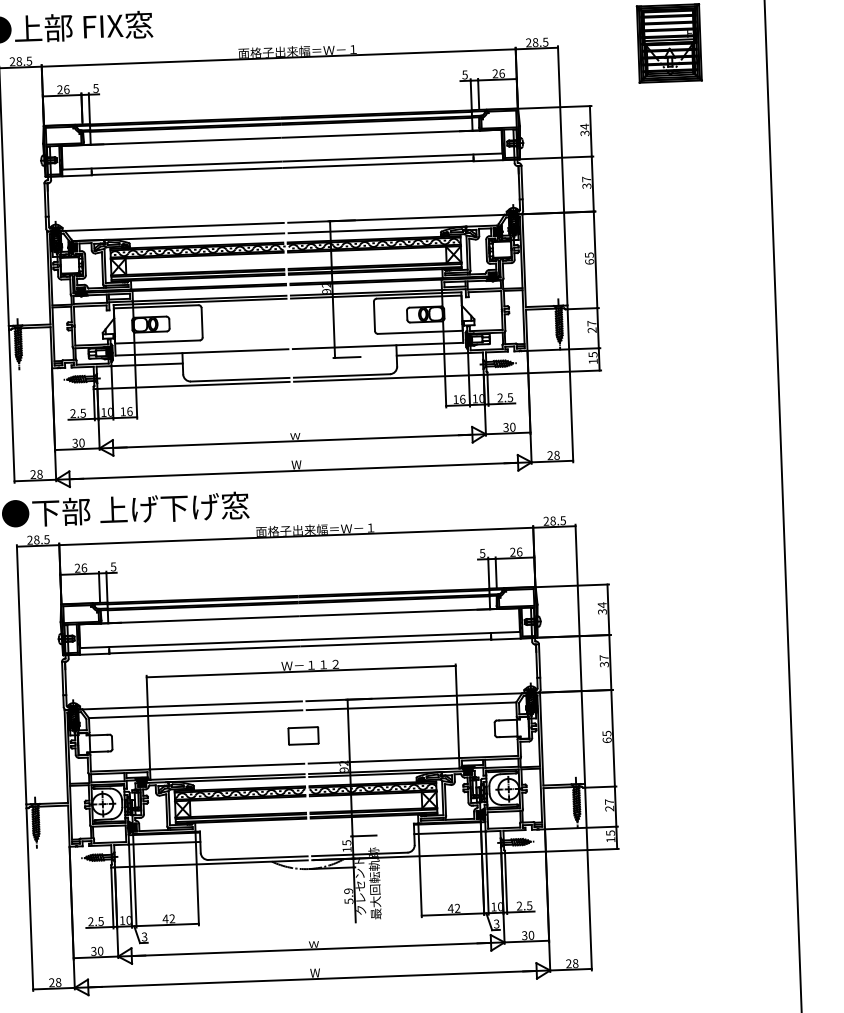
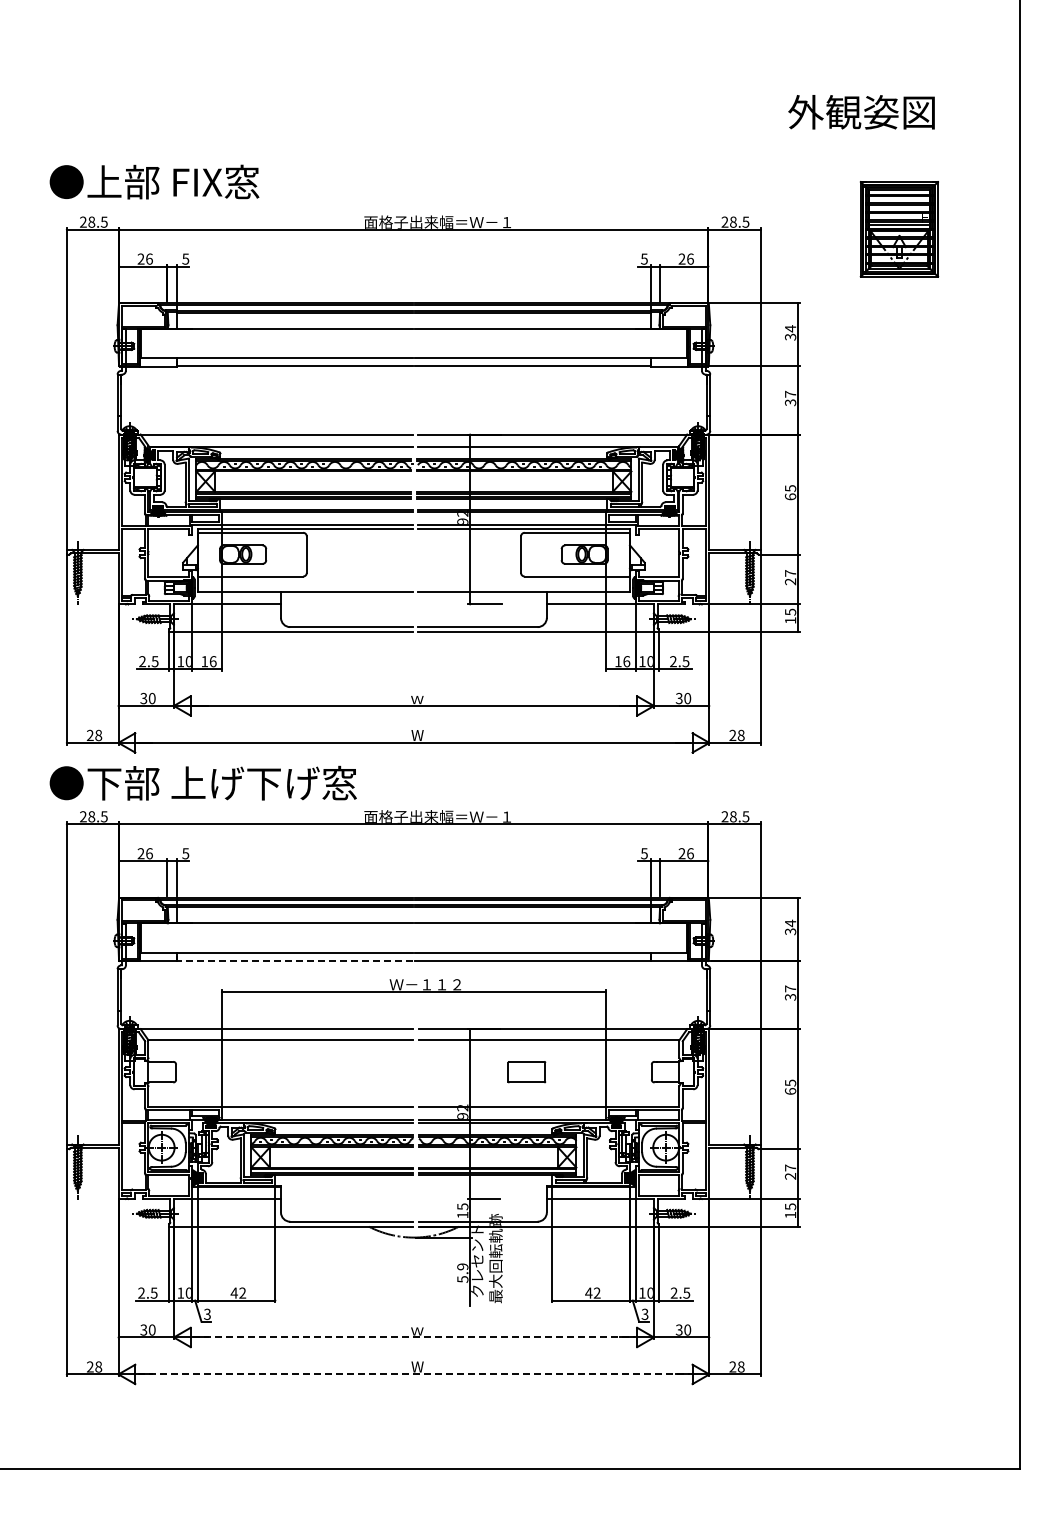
line: (204, 649) -> (294, 960), solid -> dashed
part: (303, 736) -> (526, 1072), moved
line: (311, 949) -> (413, 1337), solid -> dashed
line: (312, 979) -> (414, 1374), solid -> dashed

